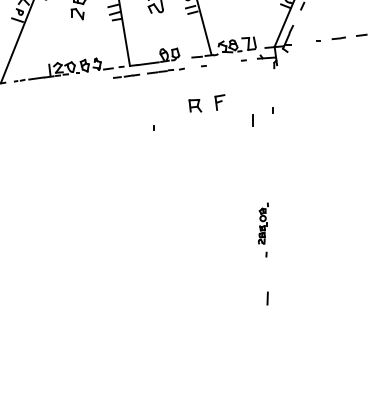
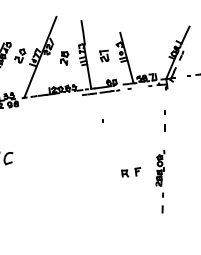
part: (207, 103) -> (131, 172), moved
part: (251, 119) -> (164, 127), moved
part: (263, 229) -> (160, 173), size x1.67

